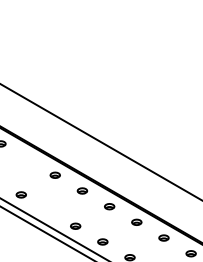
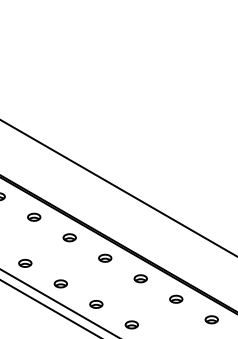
part: (27, 159) -> (33, 217), added
part: (48, 210) -> (60, 283), added

